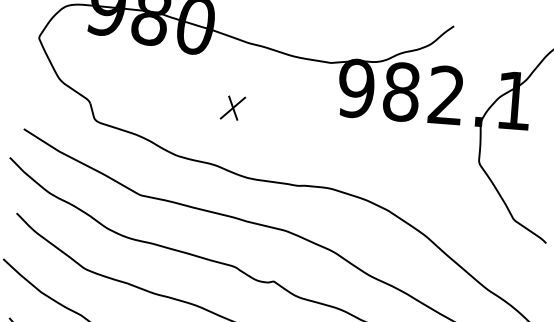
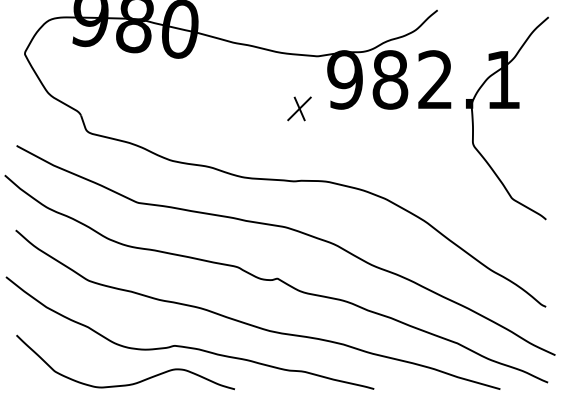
part: (233, 107) -> (299, 108), moved

